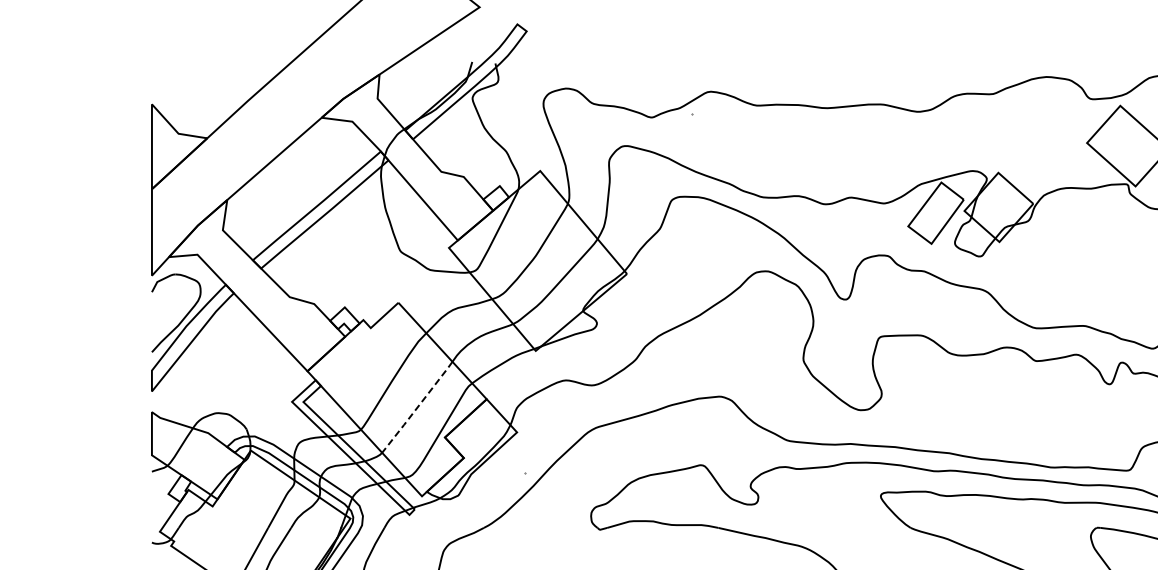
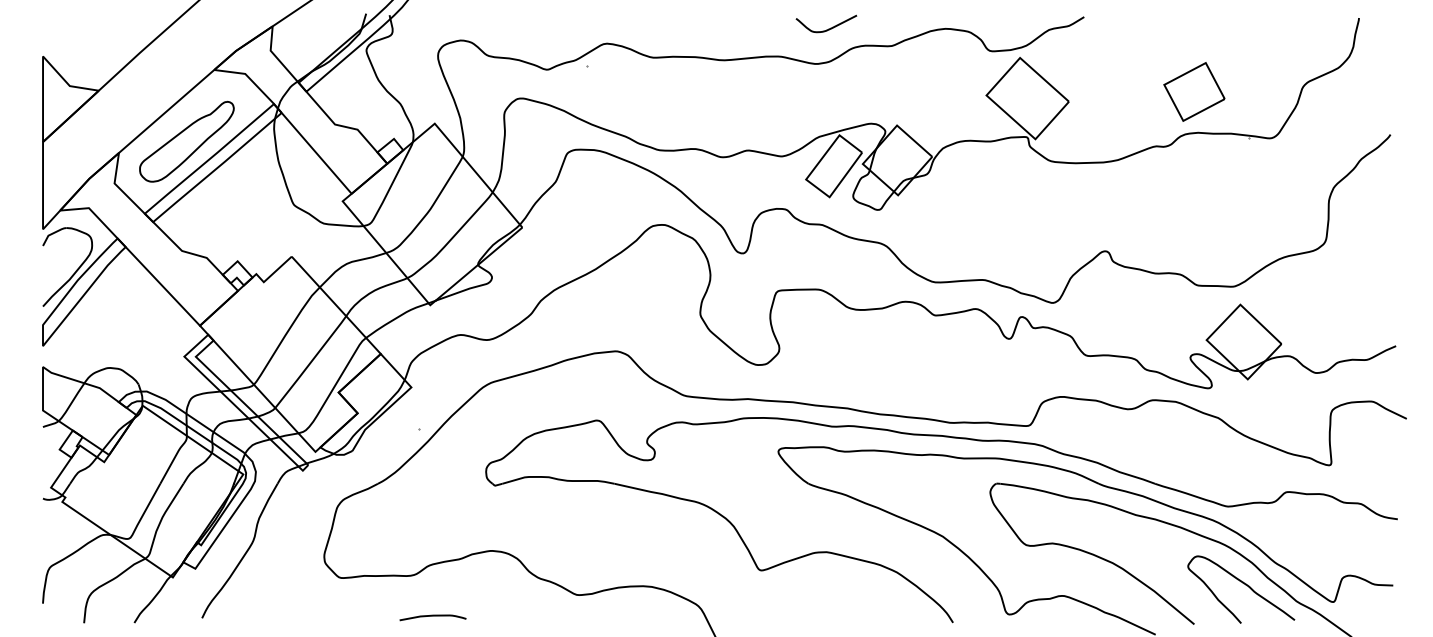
curve: (930, 76) -> (828, 28), added
part: (294, 188) -> (186, 141), added
line: (417, 407) -> (310, 362), dashed -> solid

